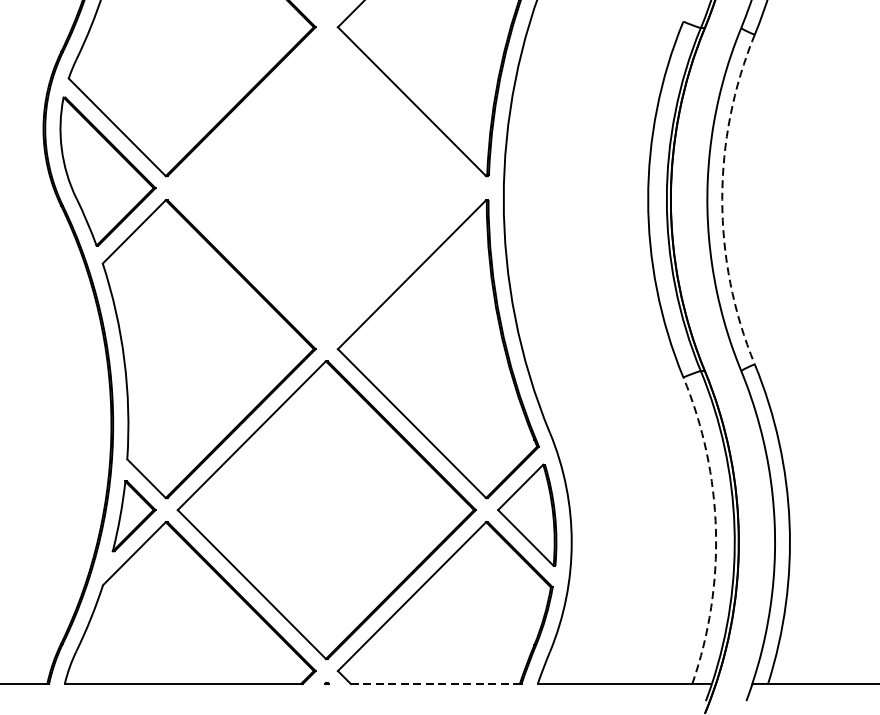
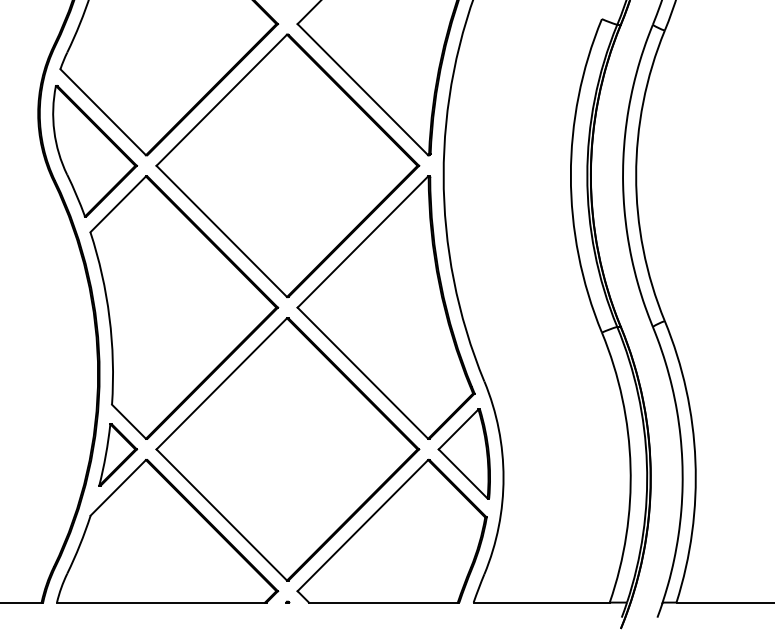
part: (326, 187) -> (287, 165), added
arc: (722, 199) -> (636, 175), dashed -> solid
arc: (715, 529) -> (630, 466), dashed -> solid
line: (435, 683) -> (383, 602), dashed -> solid

